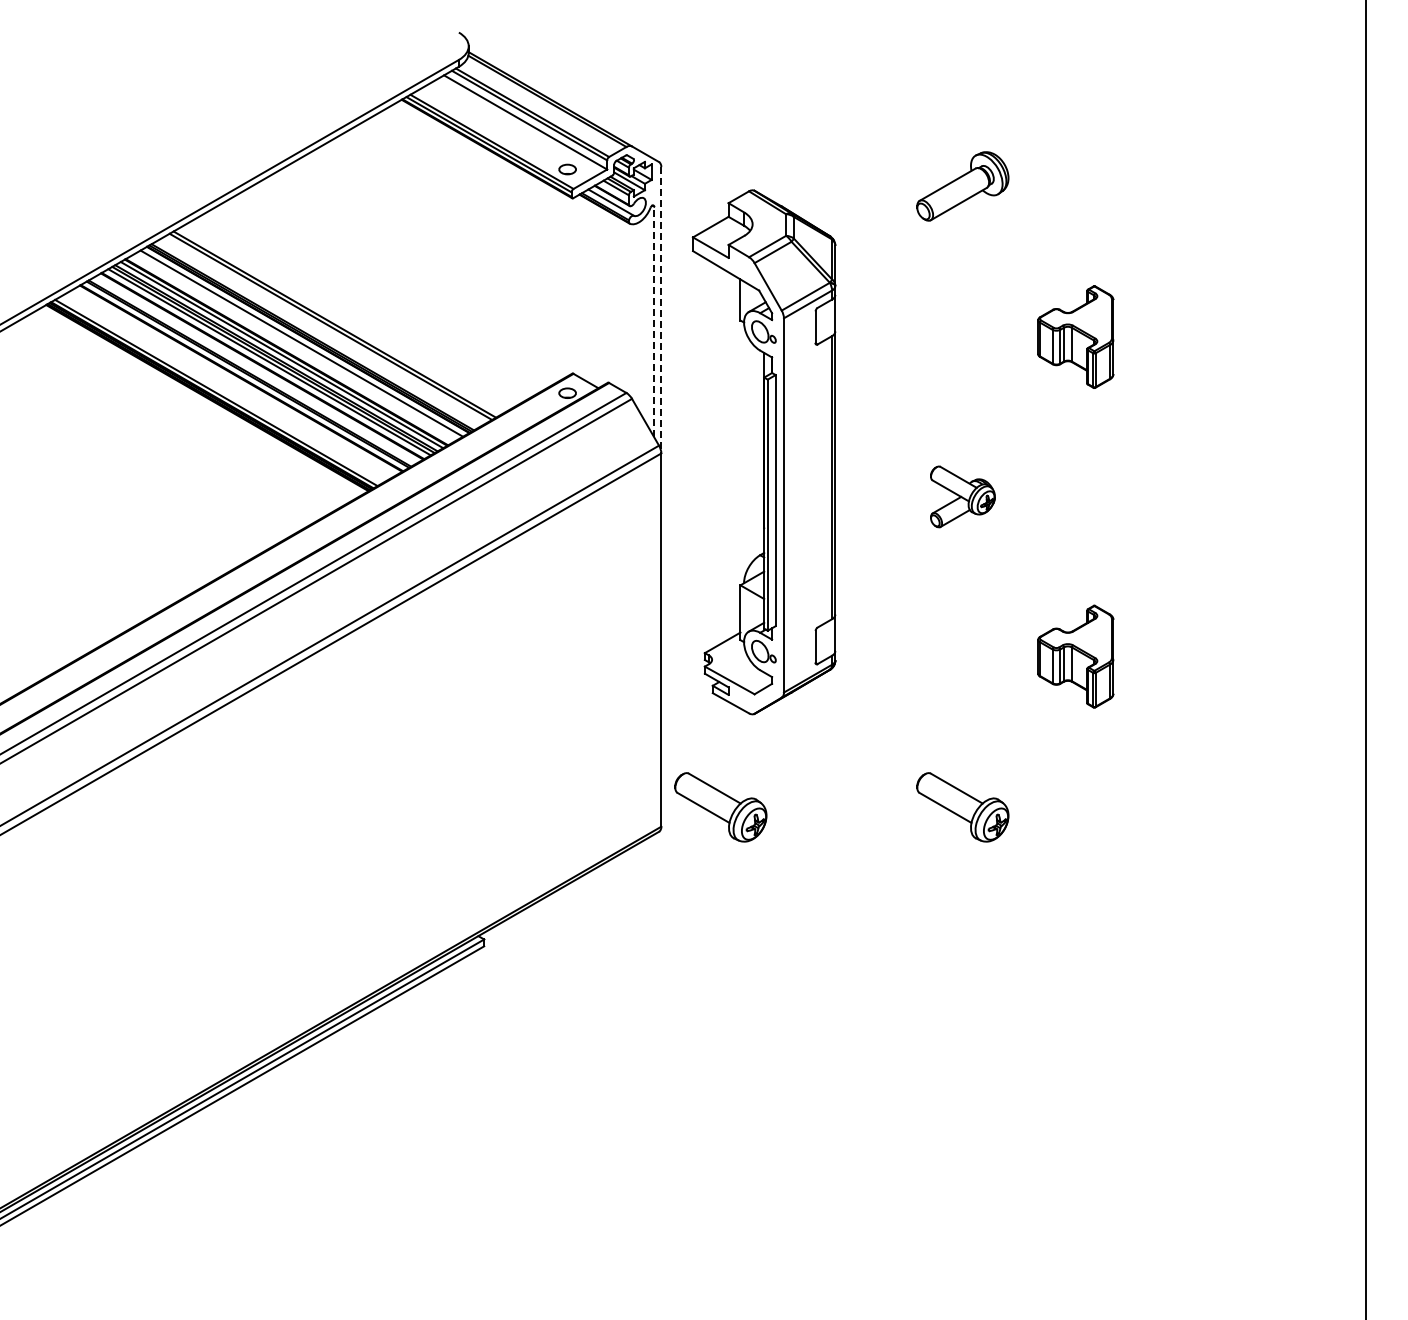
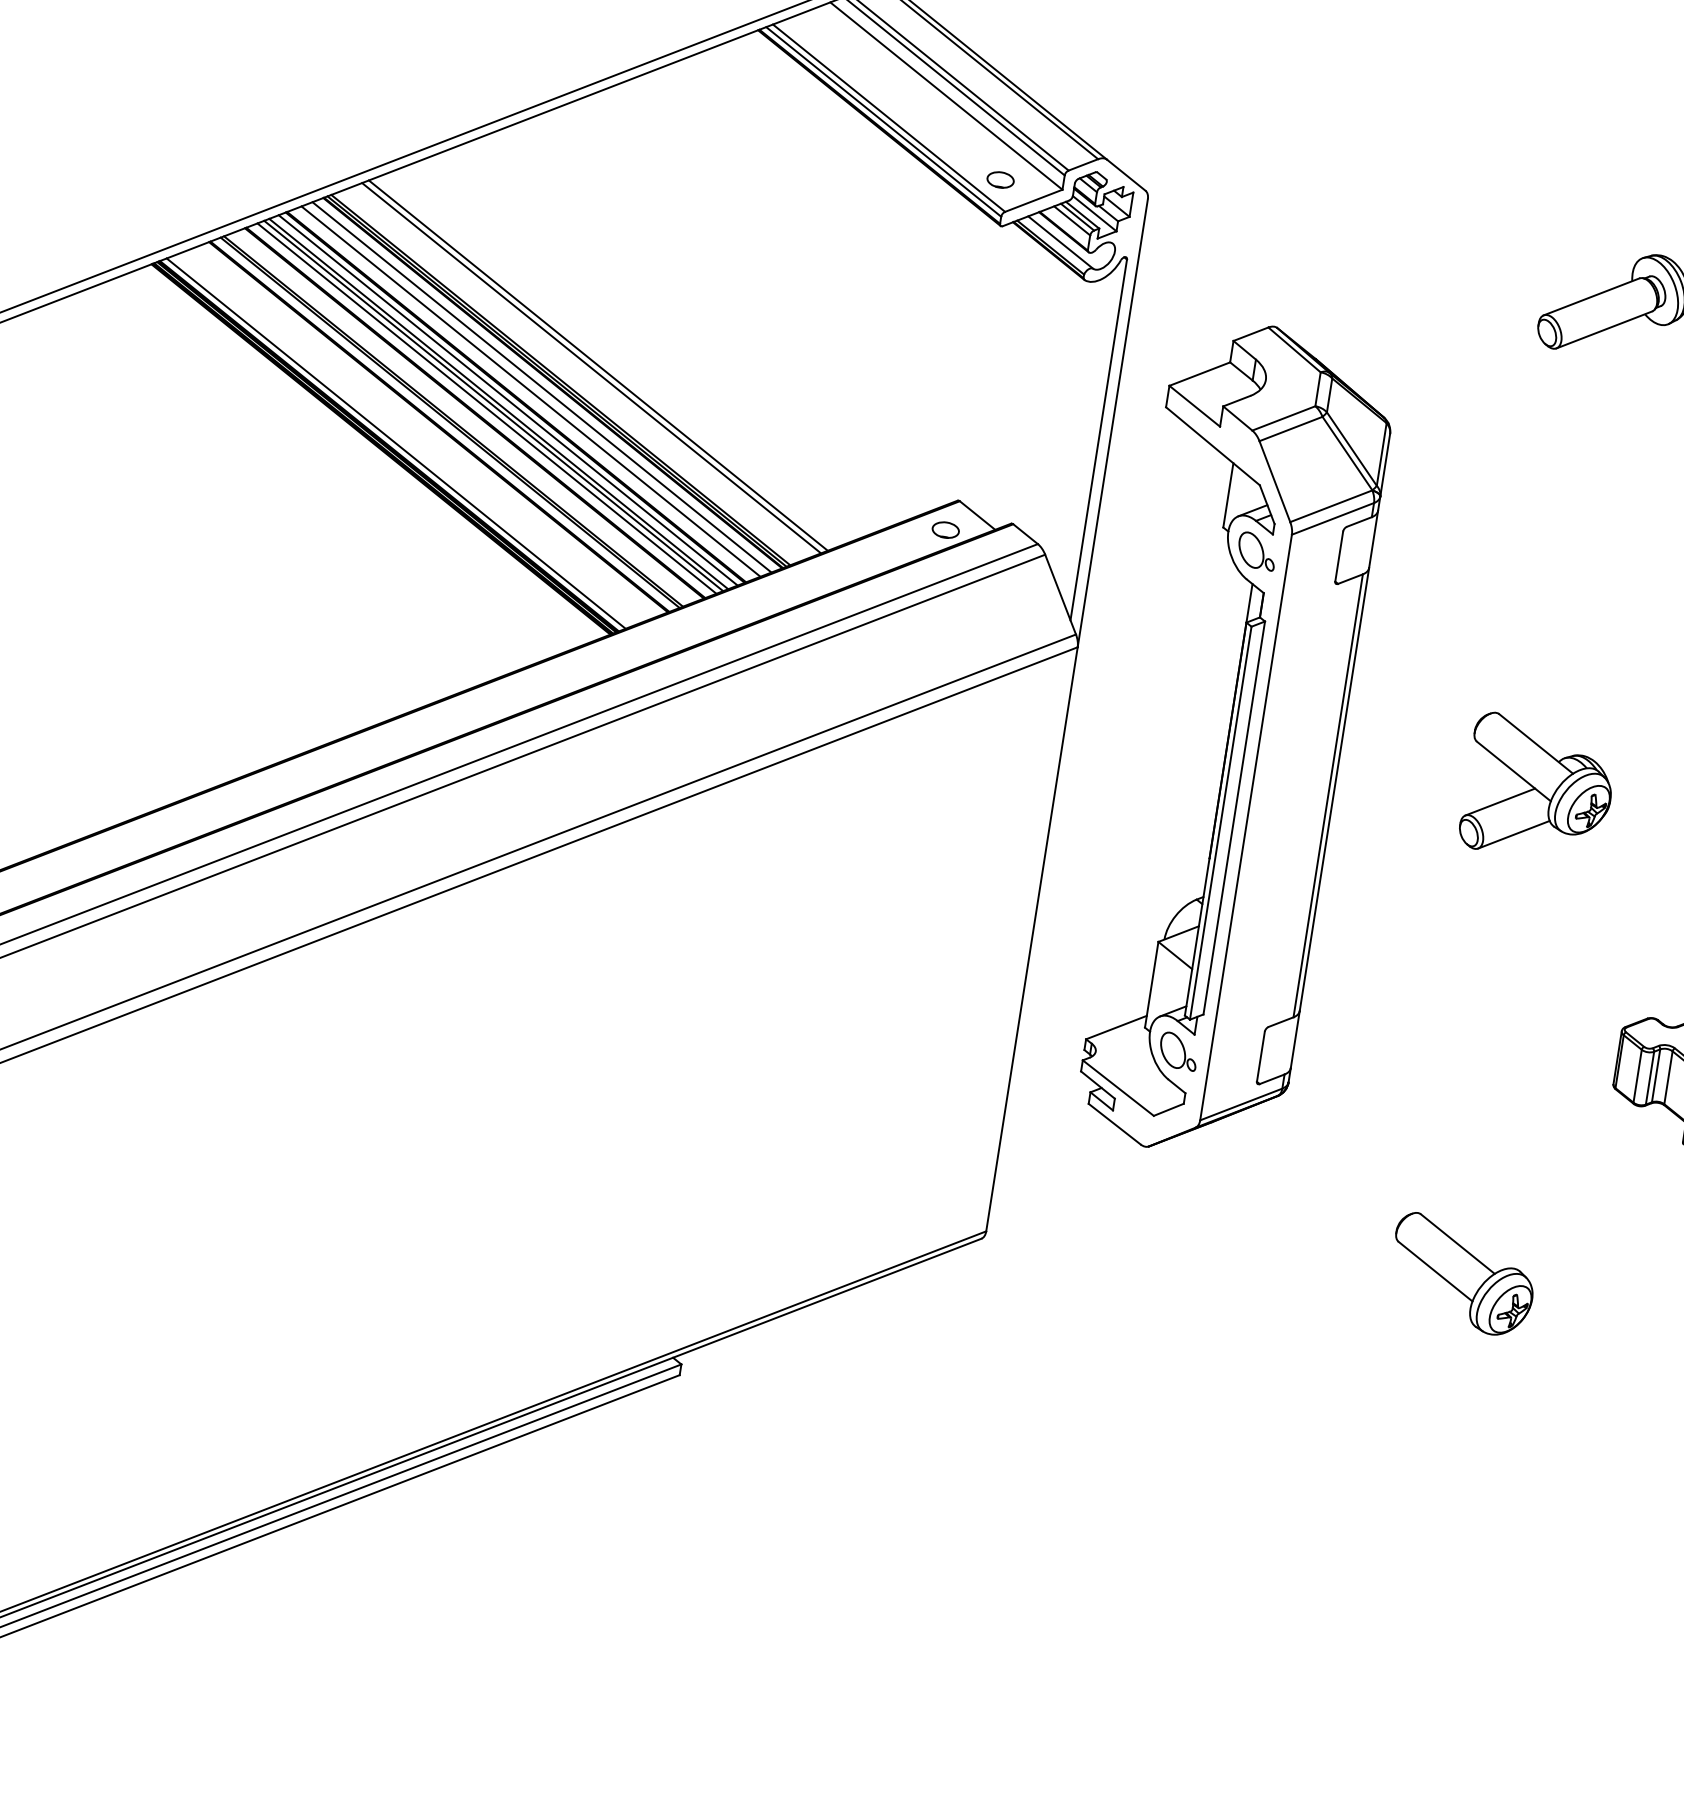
line: (661, 310) -> (1112, 423), dashed -> solid
line: (654, 321) -> (1099, 439), dashed -> solid
line: (295, 347) -> (531, 391), added
part: (763, 452) -> (1226, 739), moved
part: (962, 496) -> (1538, 788), size x1.43
part: (720, 807) -> (1083, 1215), removed

